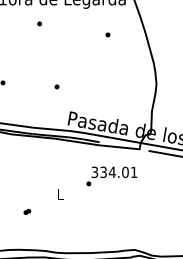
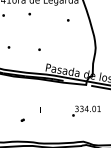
text: (111, 175) -> (86, 110), moved

